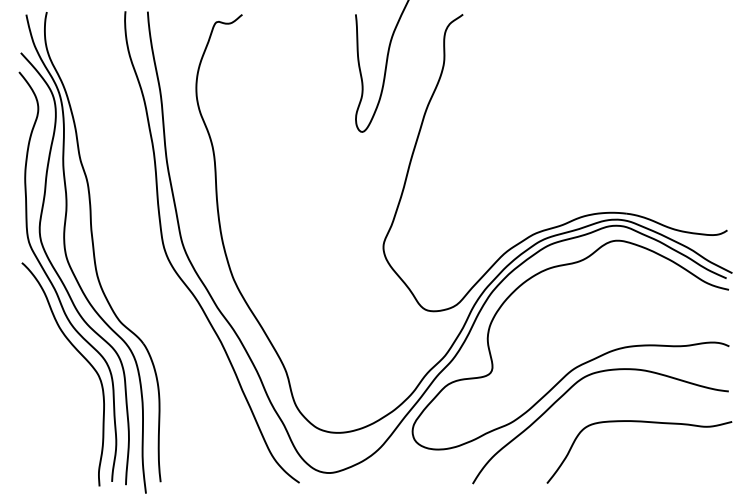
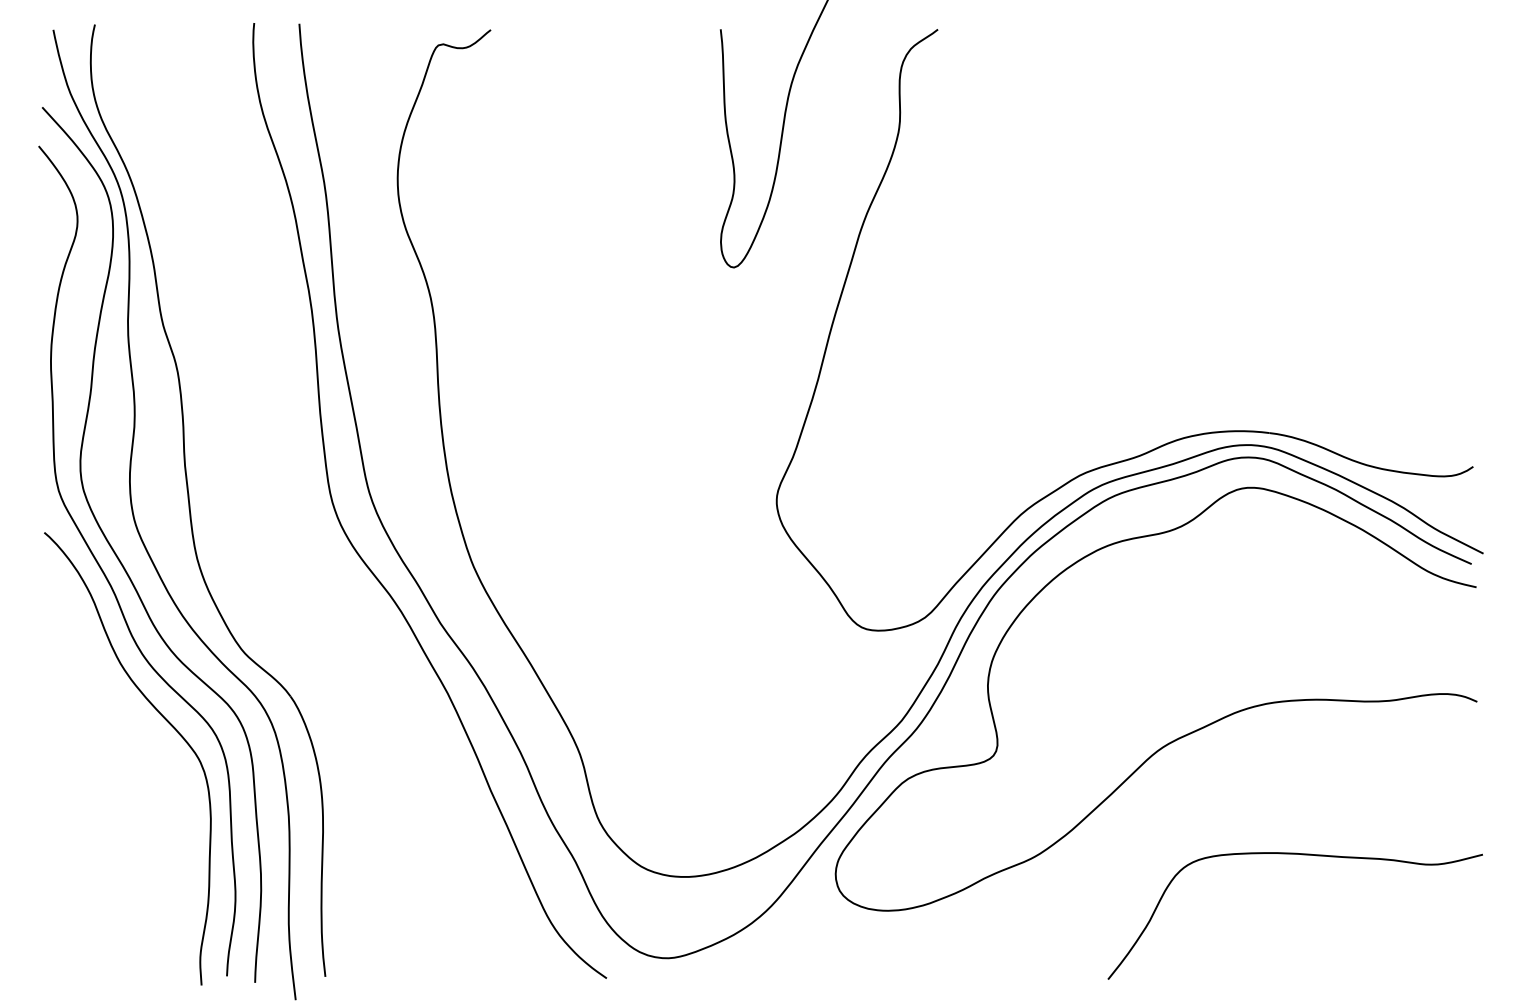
curve: (567, 392) -> (1149, 795), removed

